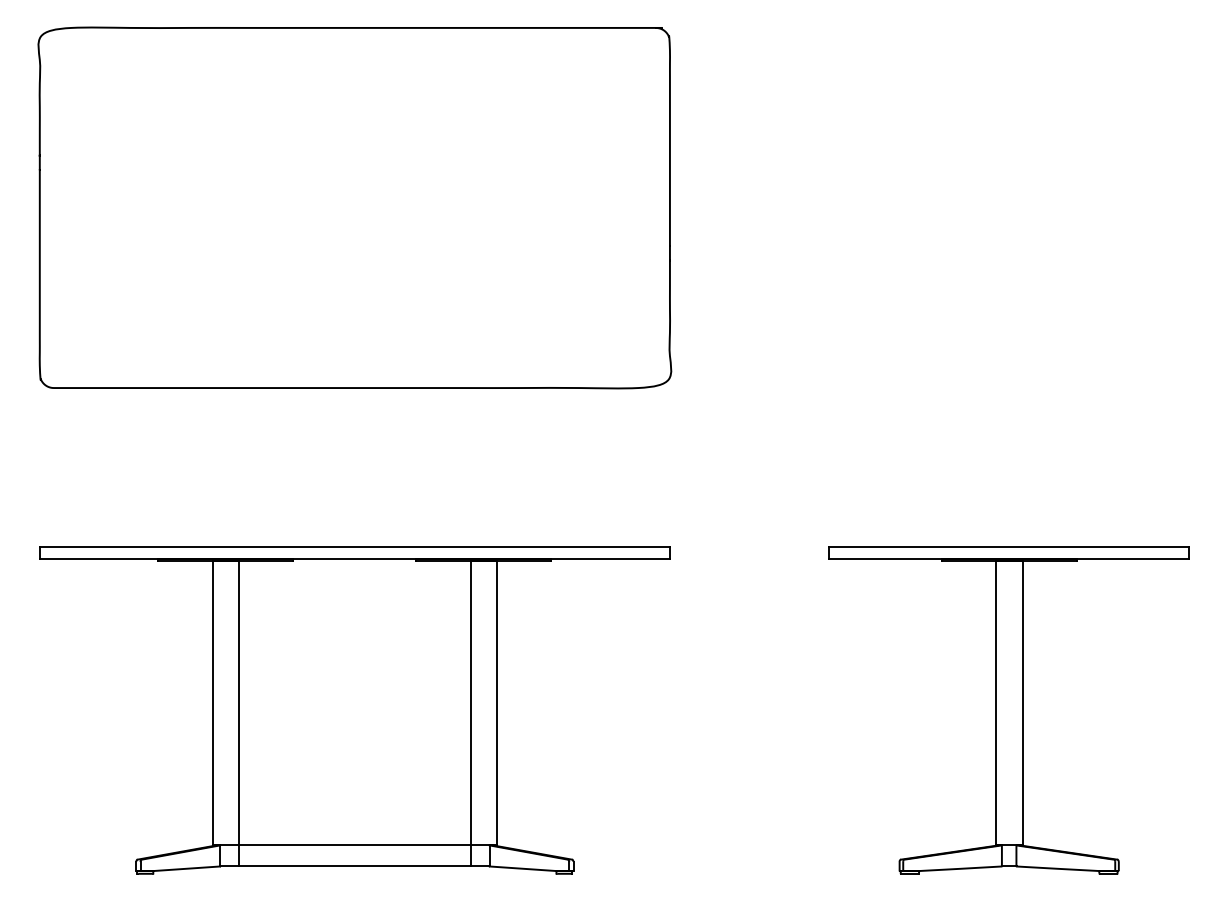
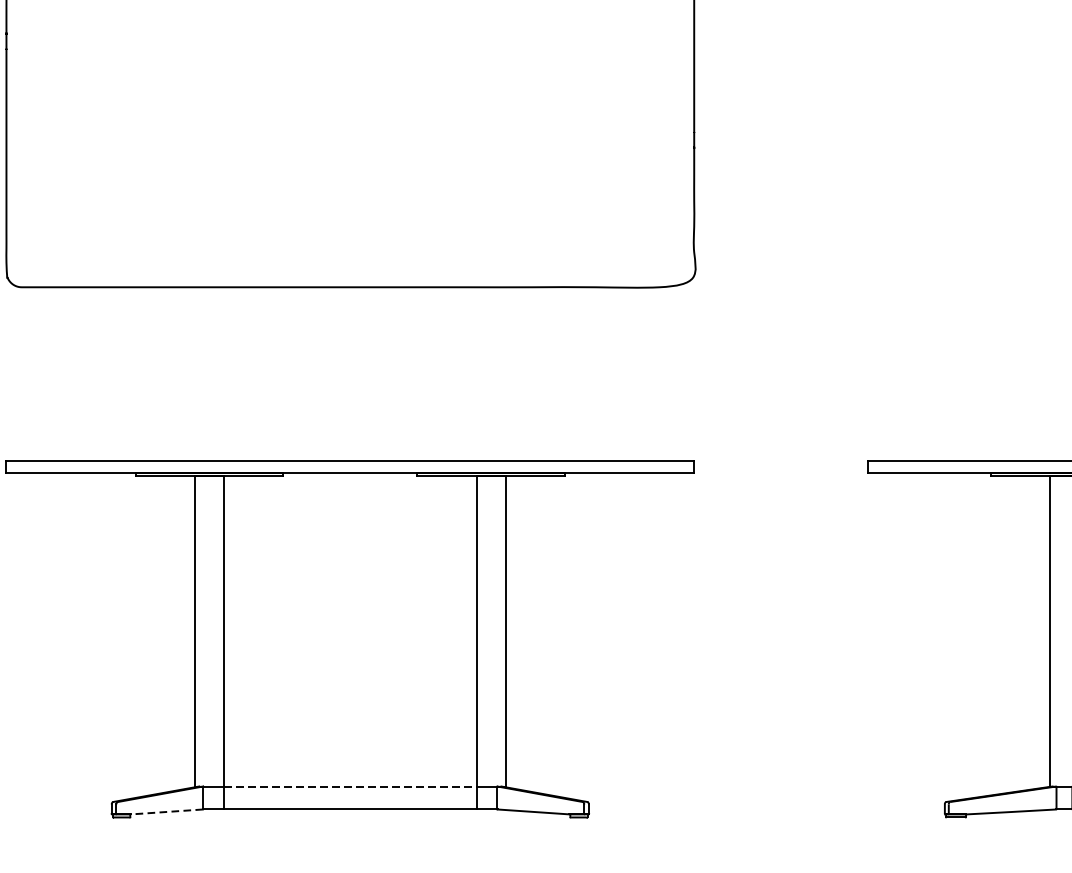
line: (354, 845) -> (349, 786), solid -> dashed
line: (187, 868) -> (167, 811), solid -> dashed

